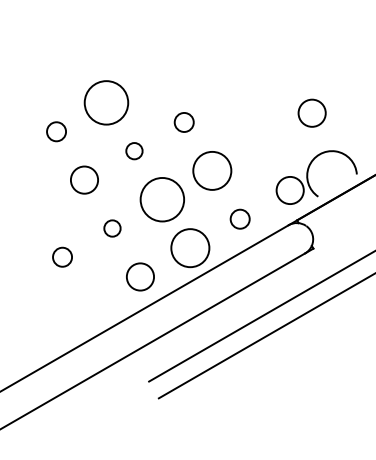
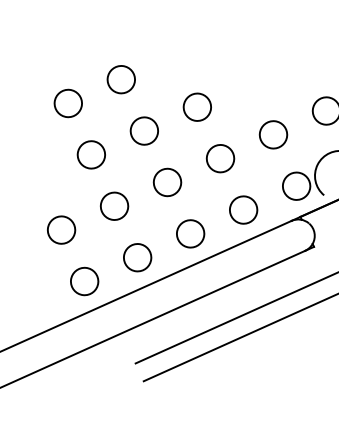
circle: (106, 102) -> (121, 79), size x0.62
circle: (183, 122) -> (196, 107), size x1.43
circle: (56, 131) -> (68, 103), size x1.43
circle: (261, 141) -> (272, 134), added
circle: (134, 150) -> (144, 130), size x1.67
circle: (211, 170) -> (219, 158), size x0.71
circle: (161, 199) -> (166, 182), size x0.62
circle: (239, 218) -> (242, 209), size x1.43
circle: (112, 228) -> (114, 206), size x1.67
circle: (189, 247) -> (189, 233), size x0.71
circle: (62, 256) -> (61, 229), size x1.43
circle: (90, 305) -> (84, 281), added

